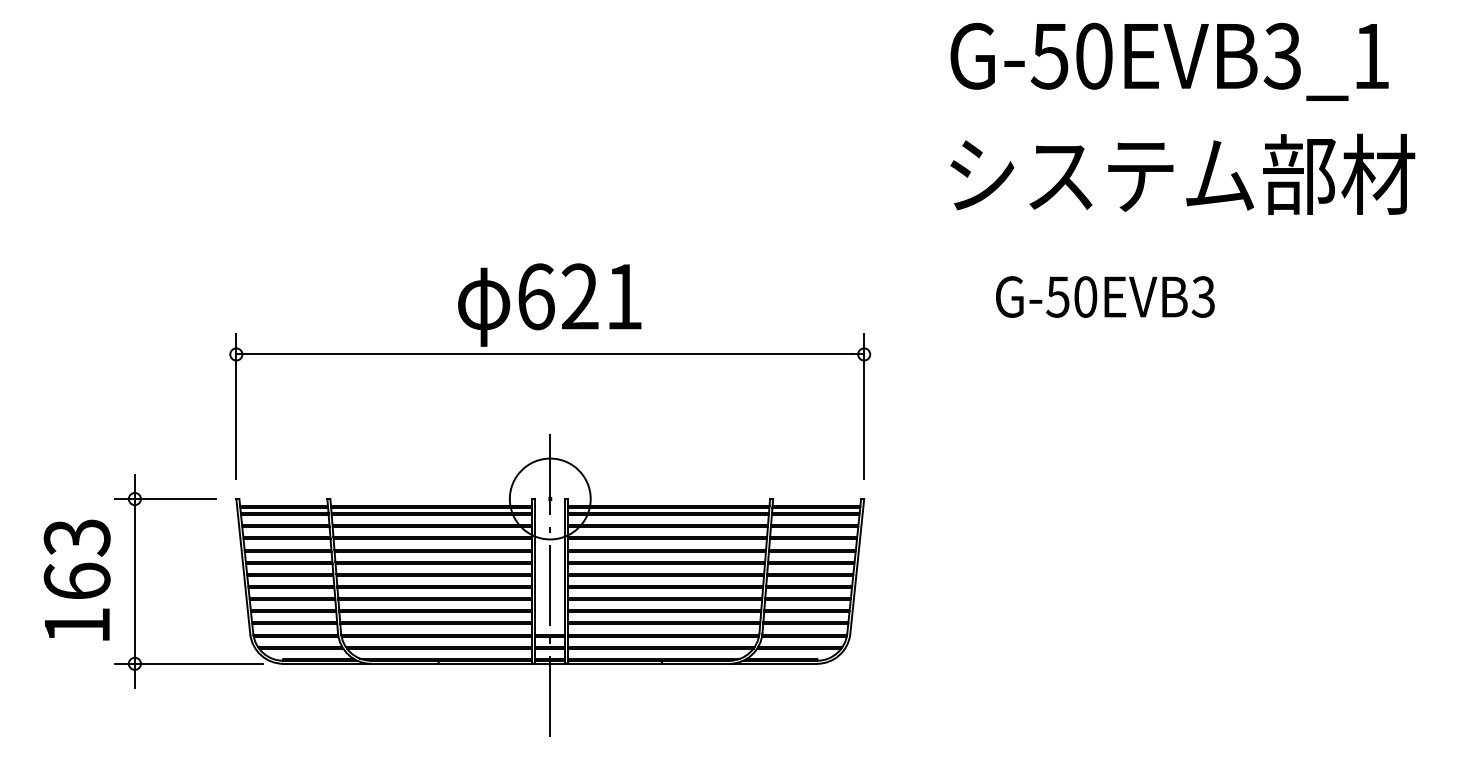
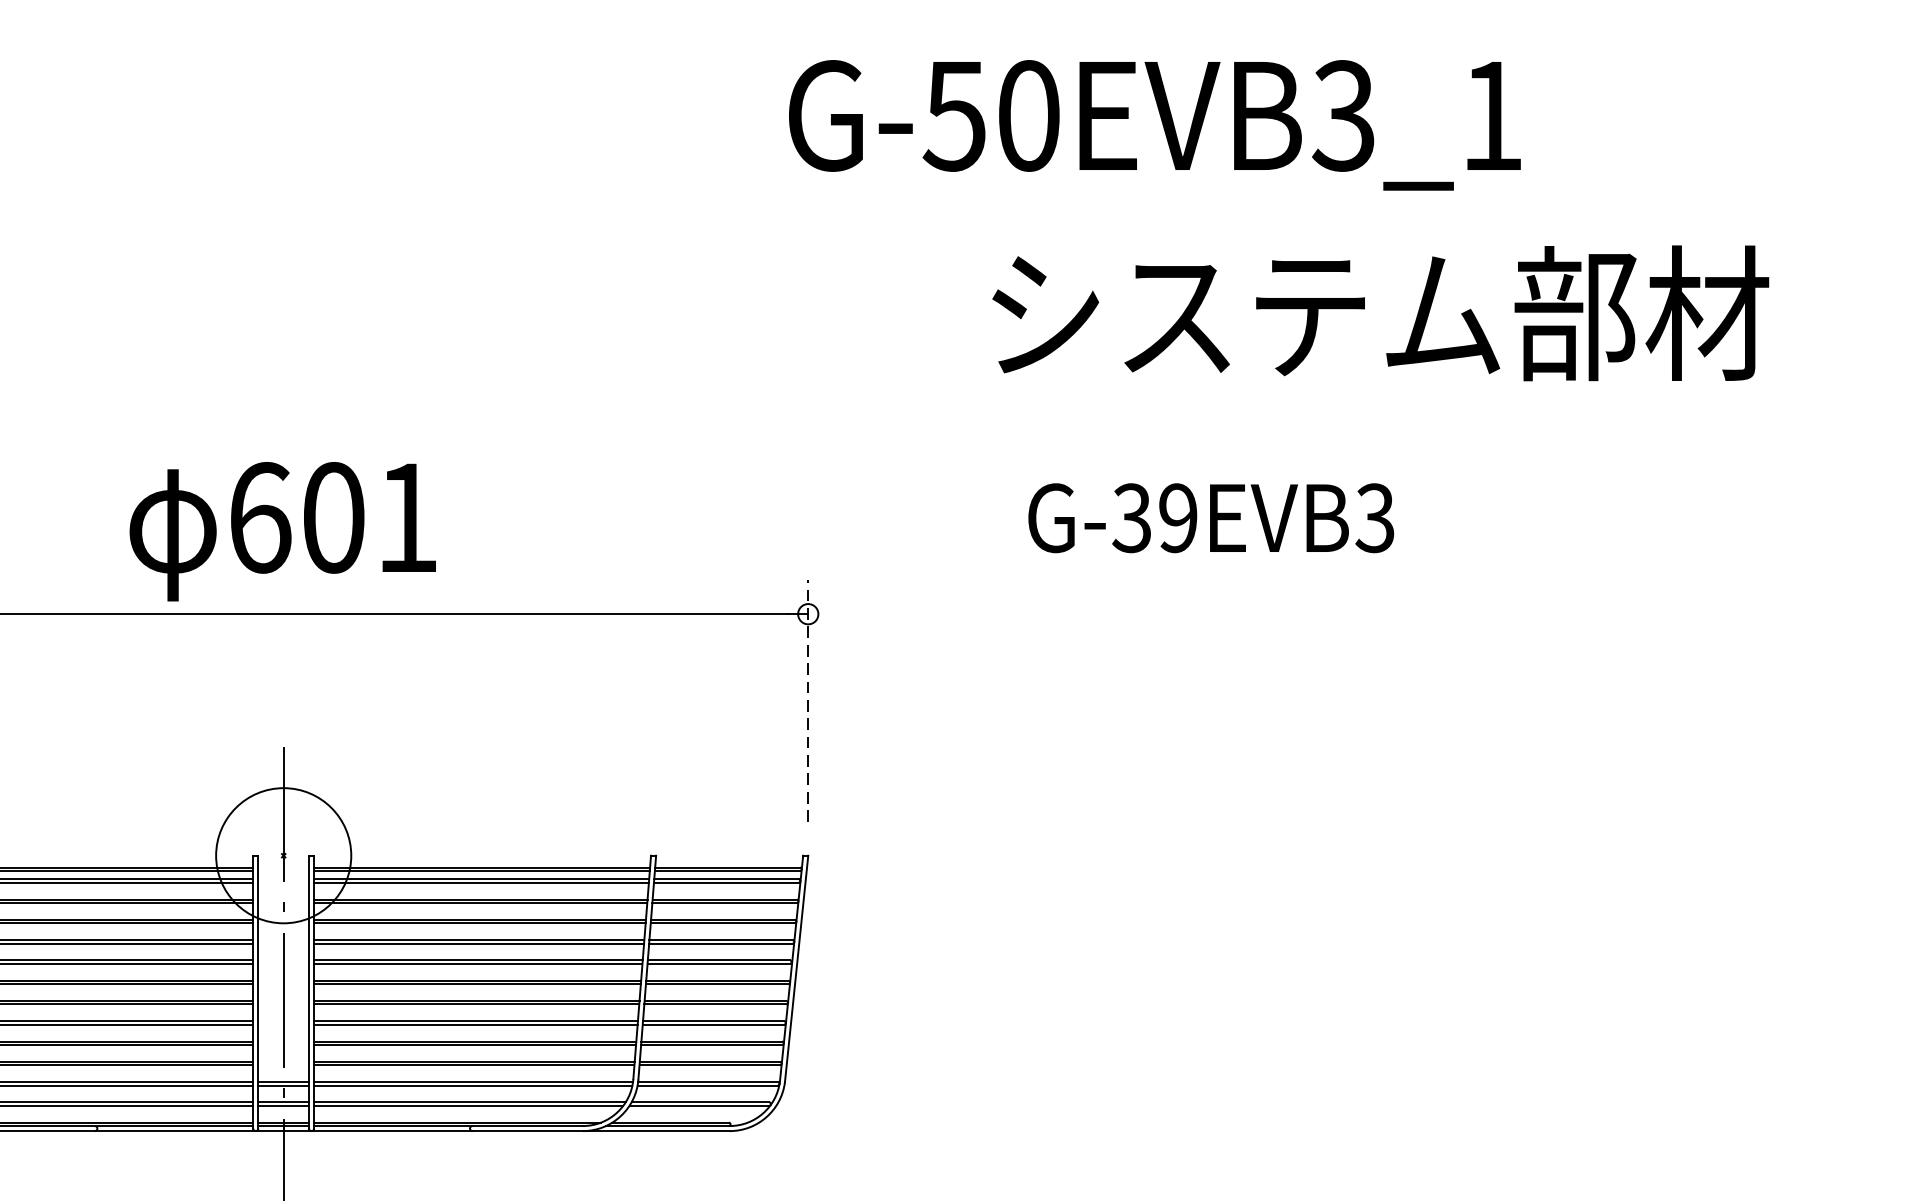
text: (1169, 61) -> (1154, 124), moved
text: (1182, 173) -> (1380, 311), moved
text: (579, 296) -> (332, 517), 621 -> 601
text: (1071, 296) -> (1154, 517), G-50EVB3 -> G-39EVB3
line: (864, 406) -> (808, 701), solid -> dashed

